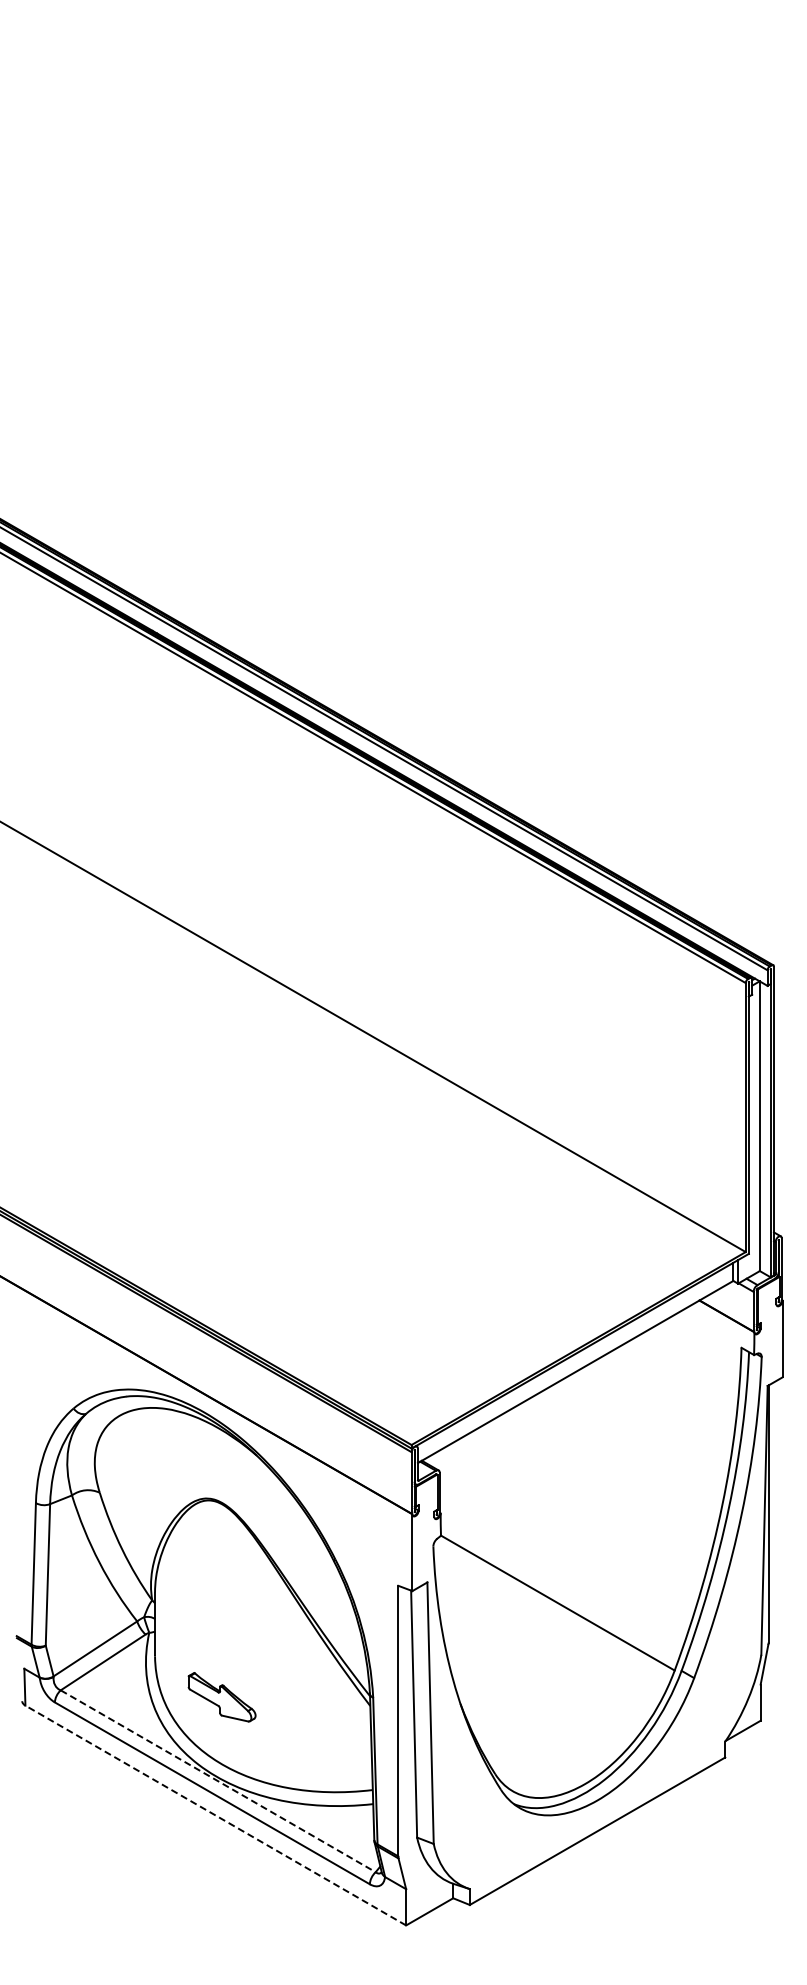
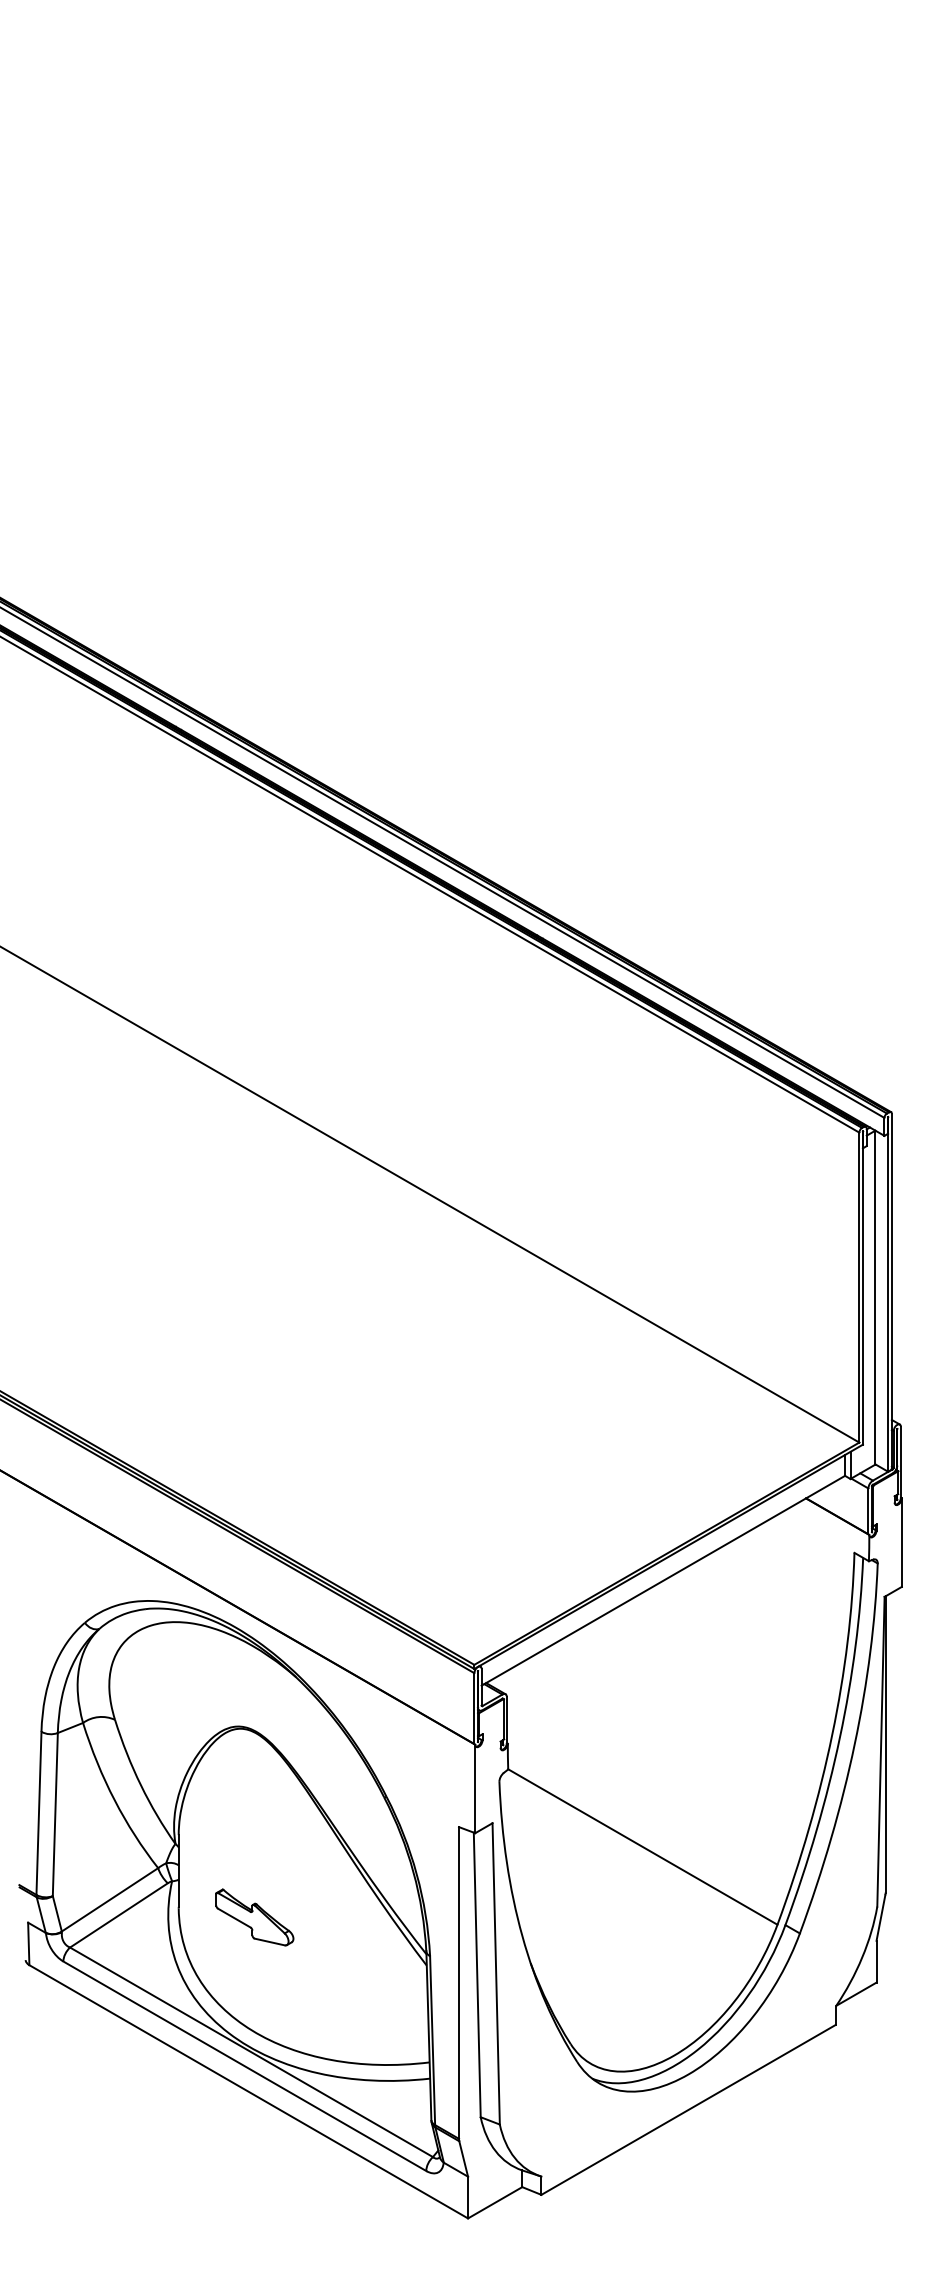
part: (221, 1697) -> (254, 1917), moved
line: (218, 1781) -> (251, 2052), dashed -> solid
line: (215, 1815) -> (248, 2091), dashed -> solid

